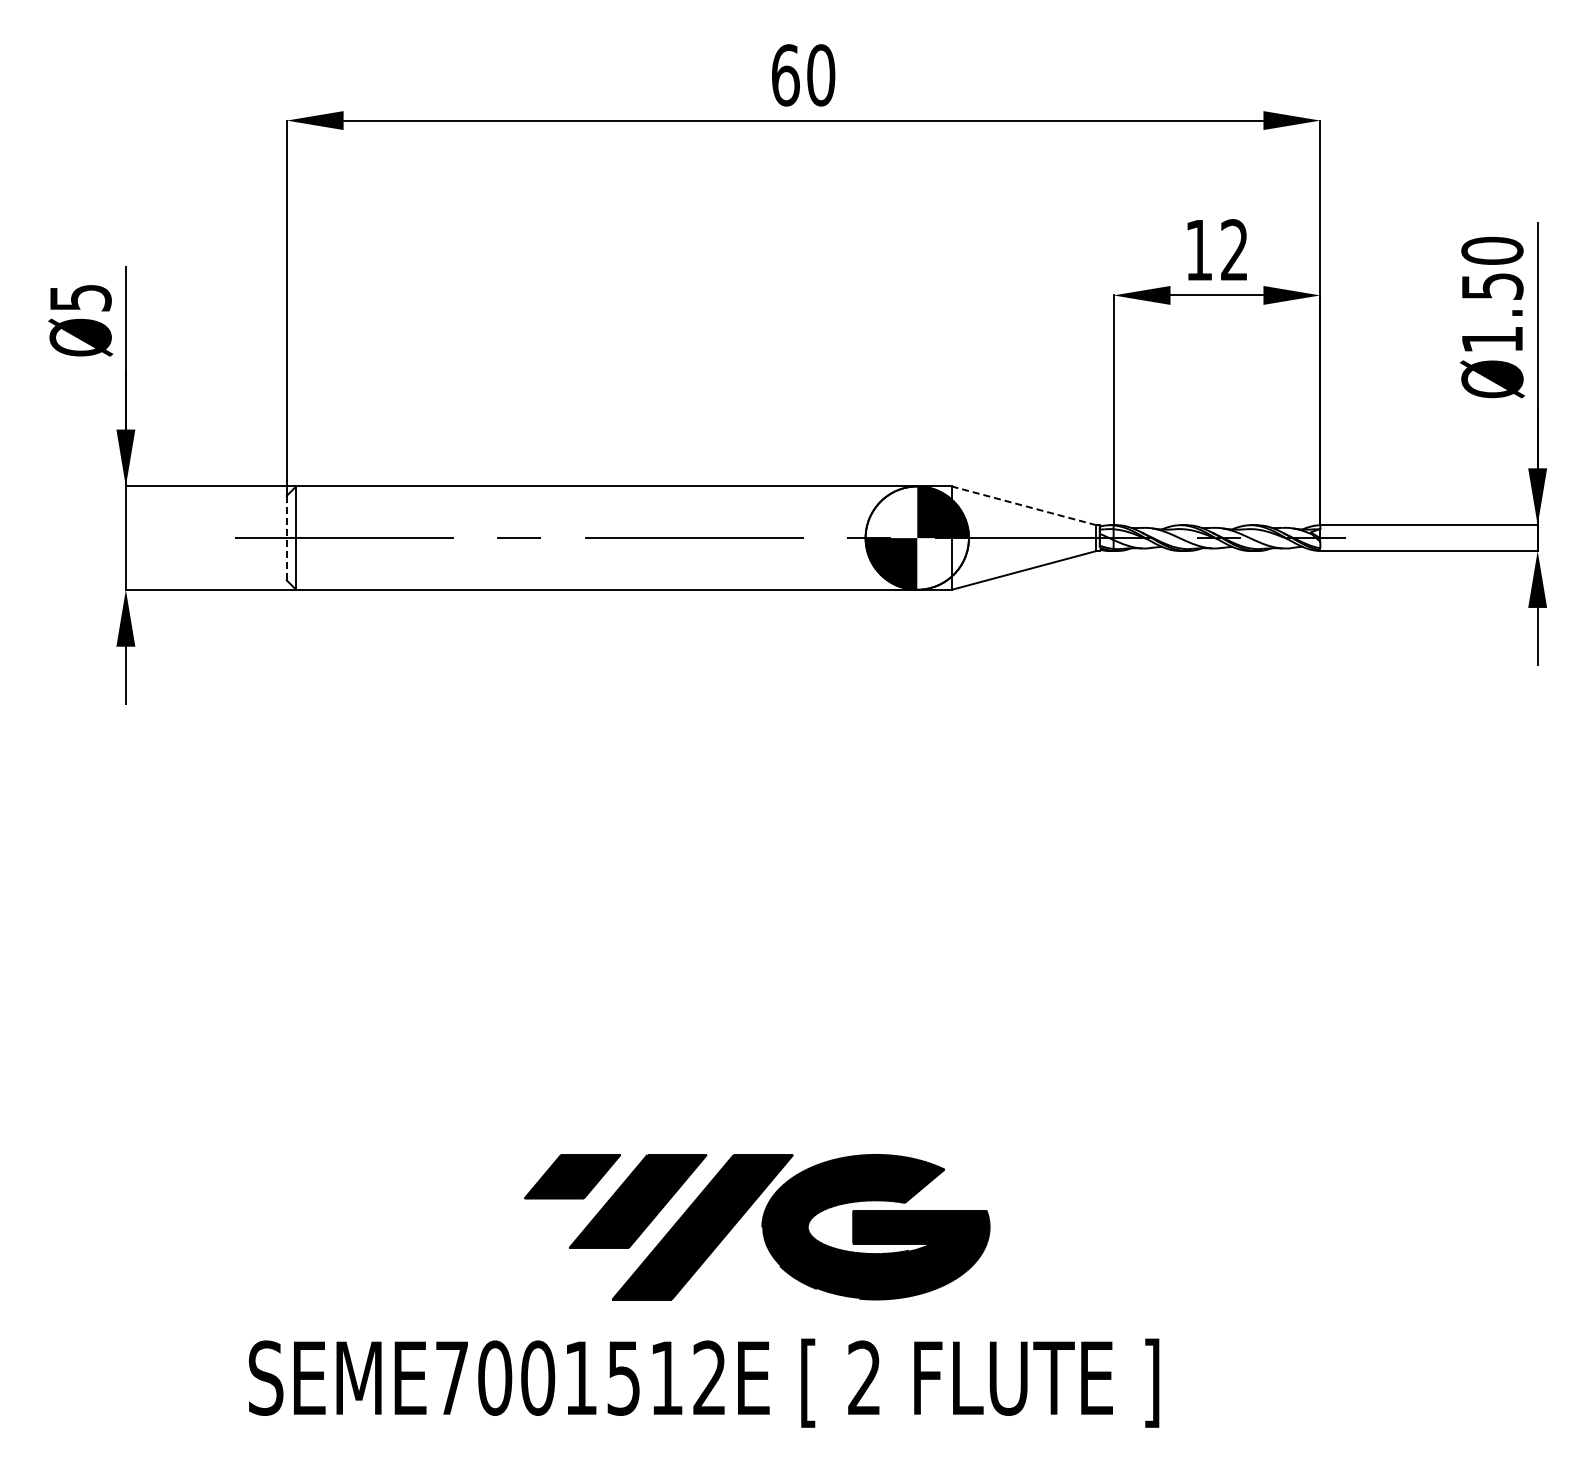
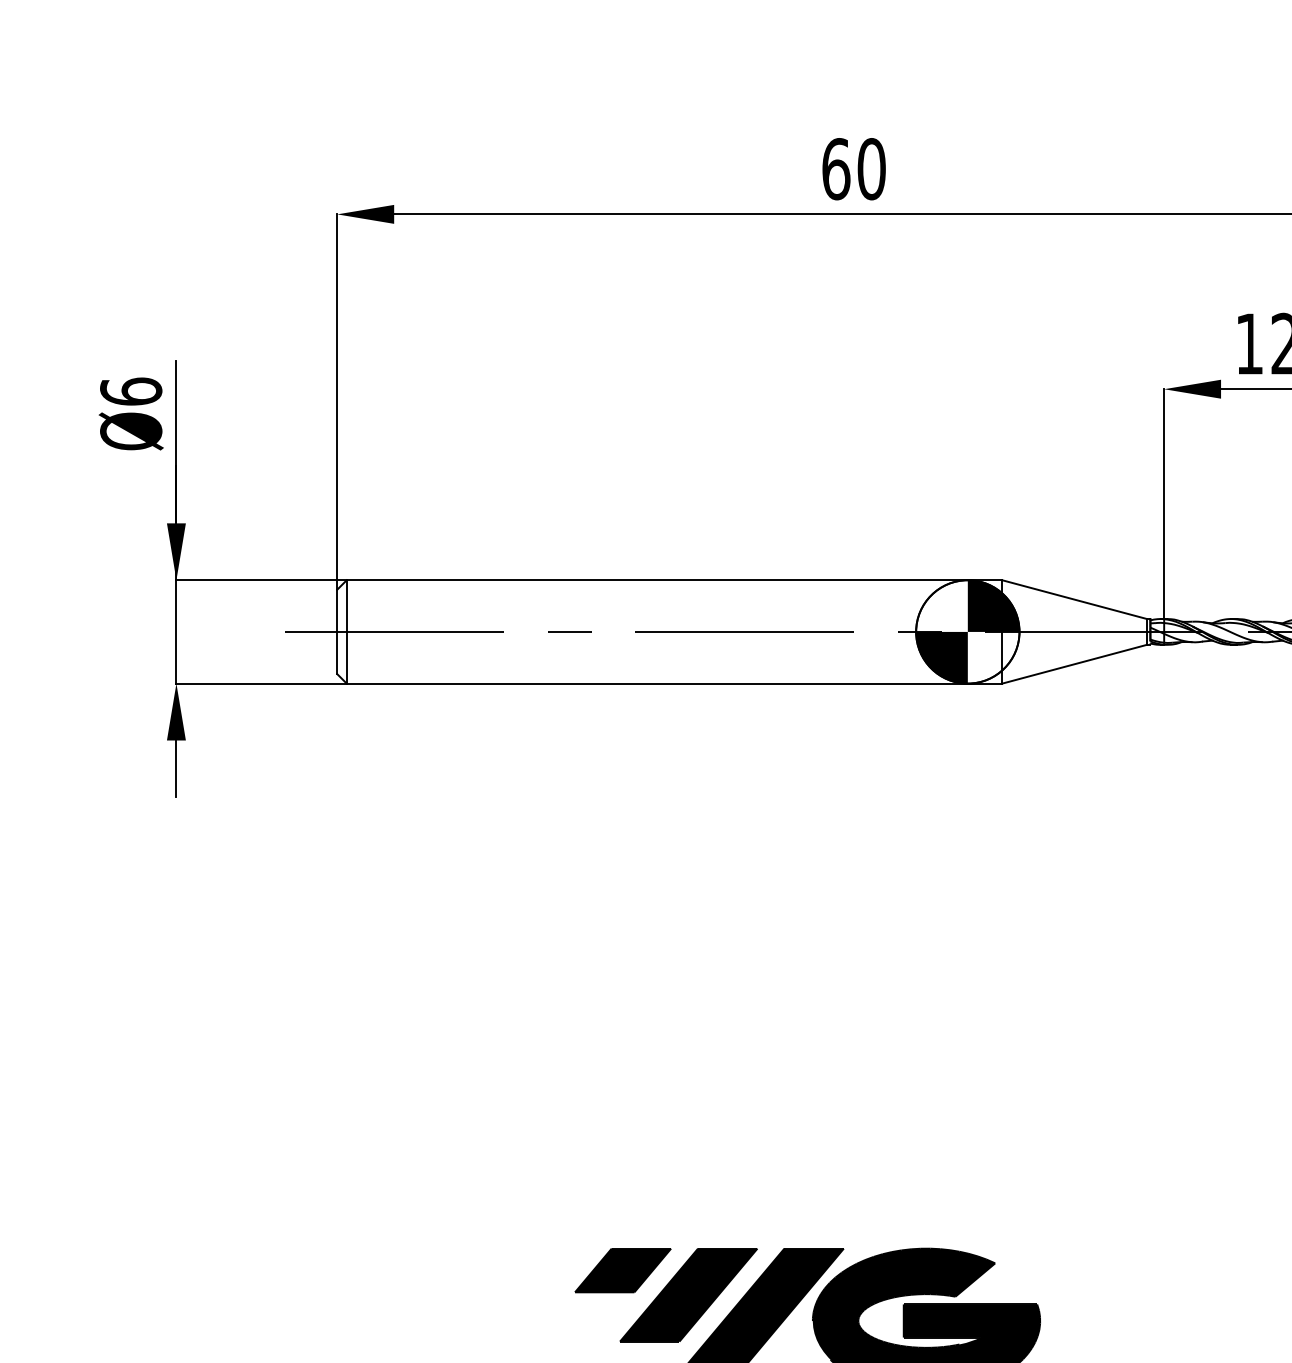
text: (80, 297) -> (131, 391), Ø5 -> Ø6
line: (1024, 505) -> (1075, 599), dashed -> solid
line: (286, 538) -> (337, 632), dashed -> solid

